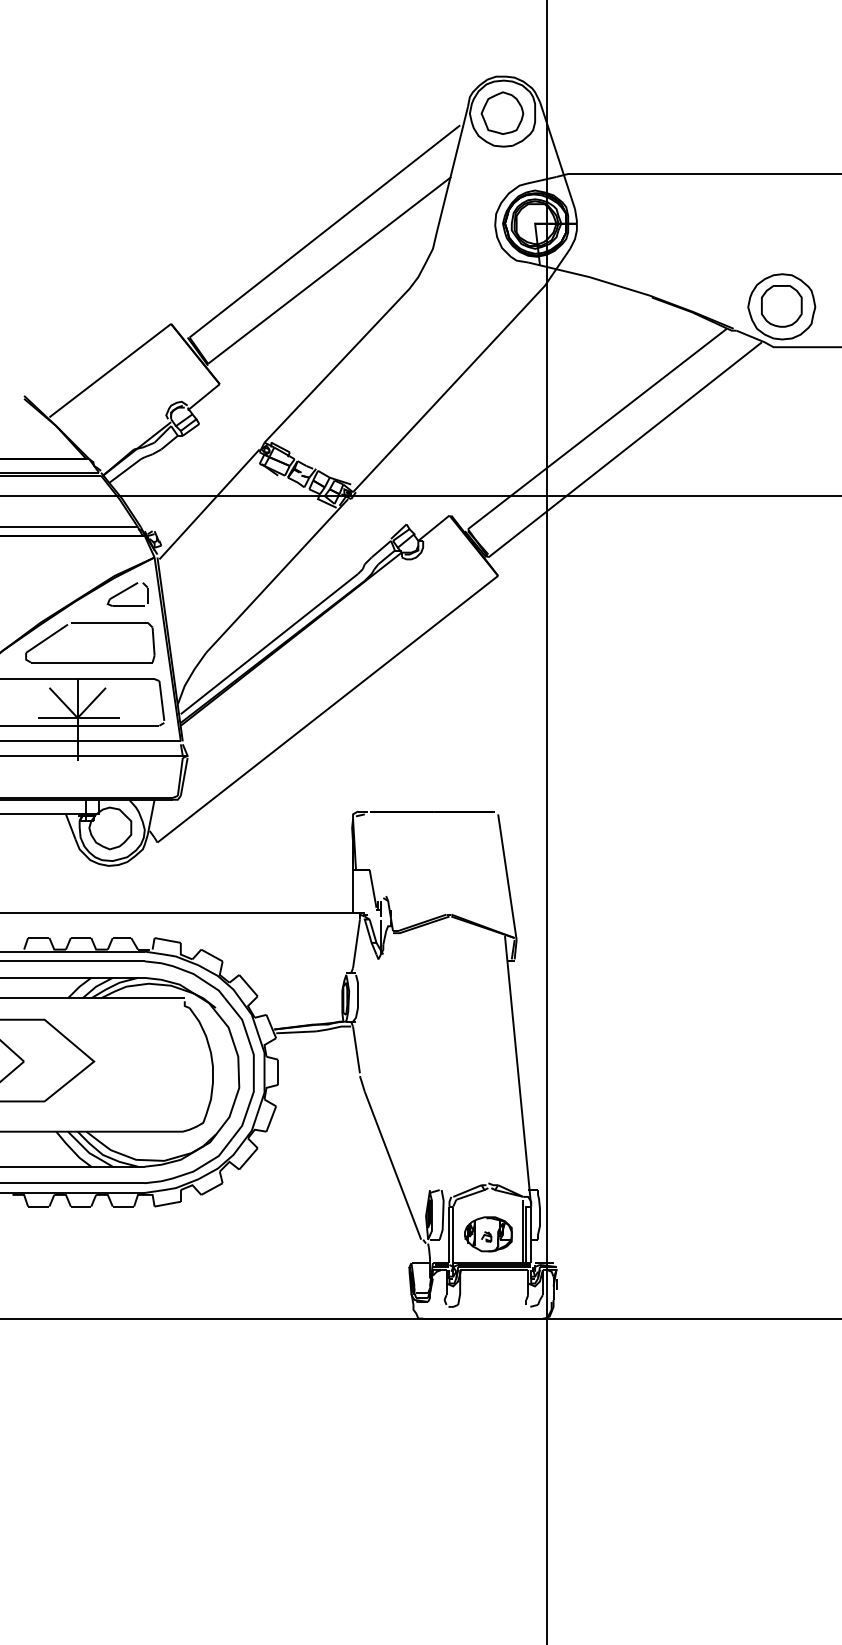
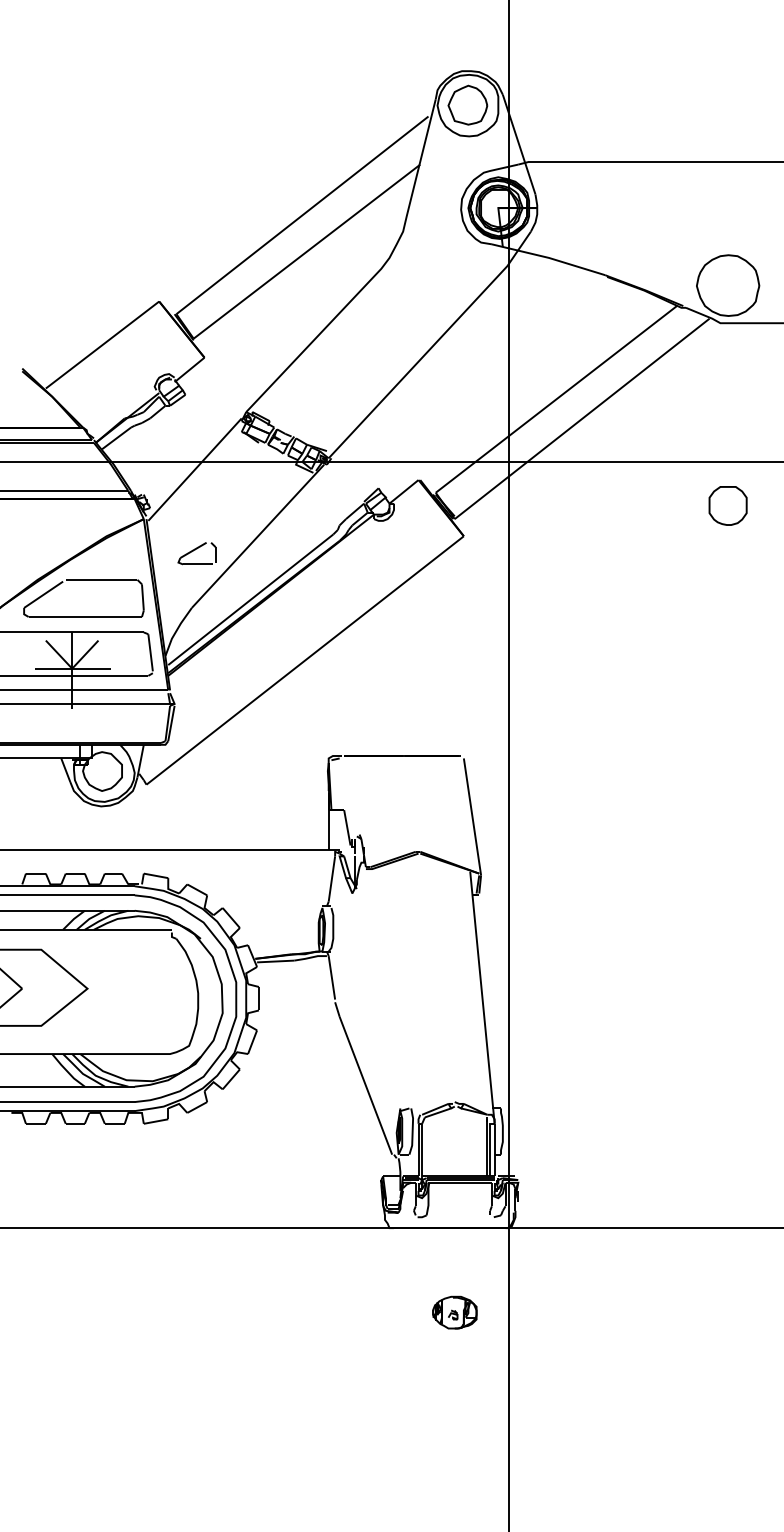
part: (781, 306) -> (727, 506), moved
part: (127, 594) -> (196, 553), moved
part: (488, 1234) -> (454, 1312), moved

